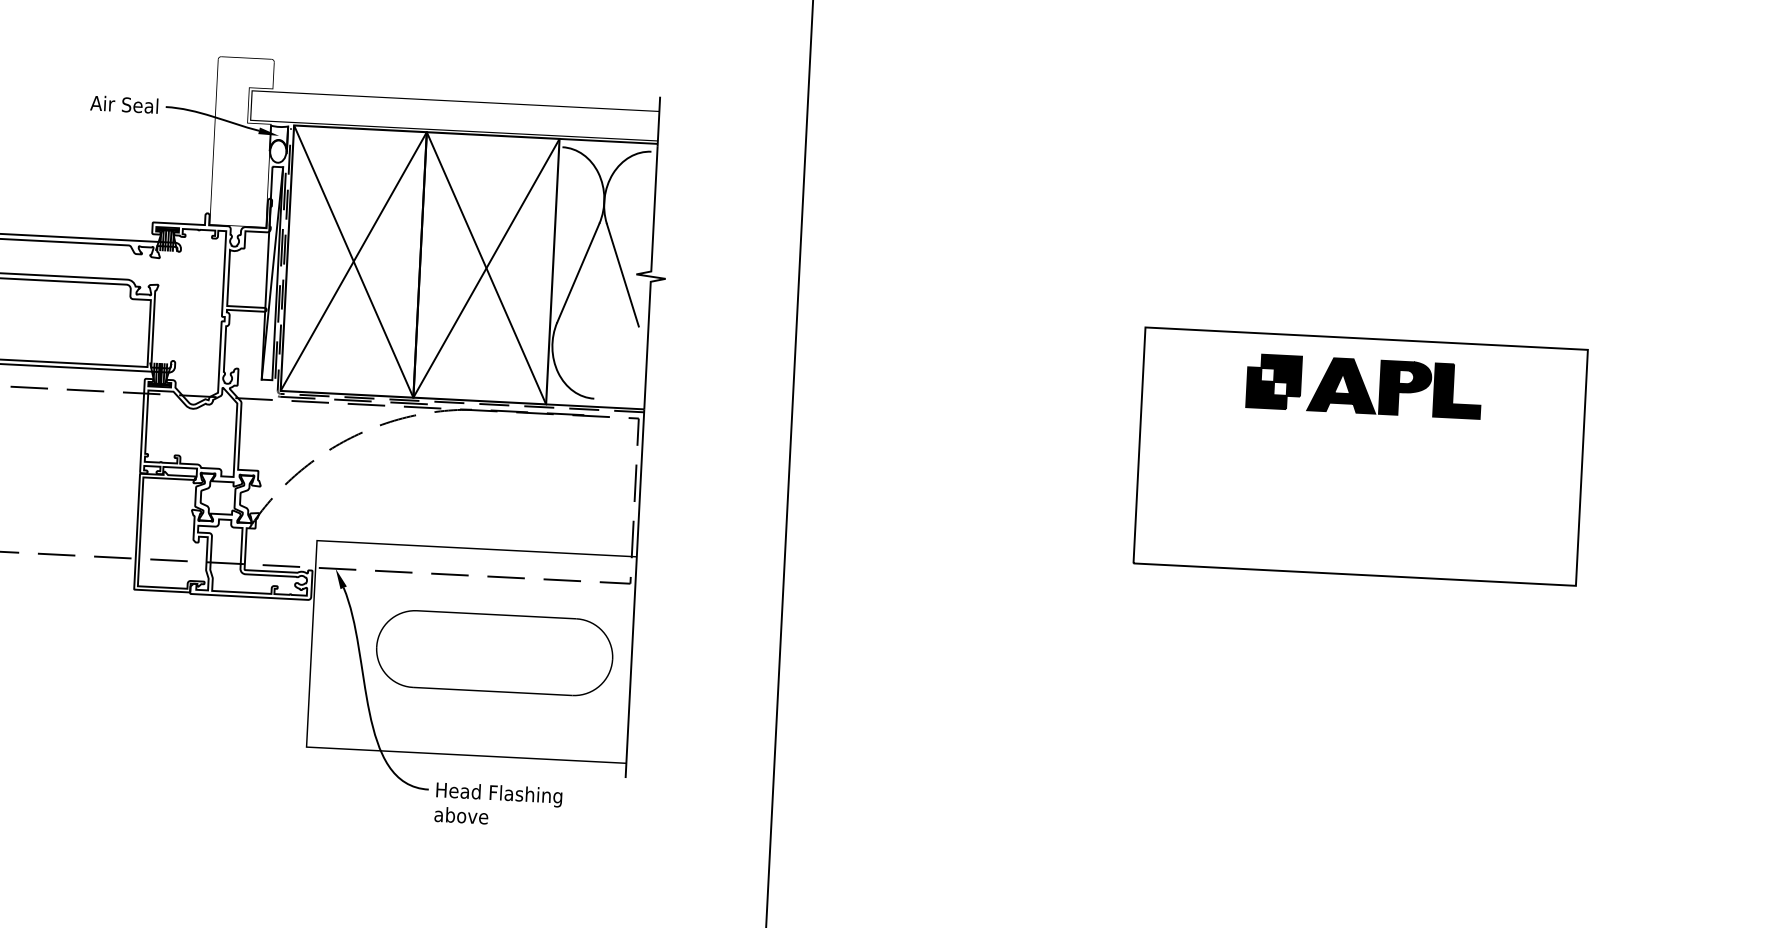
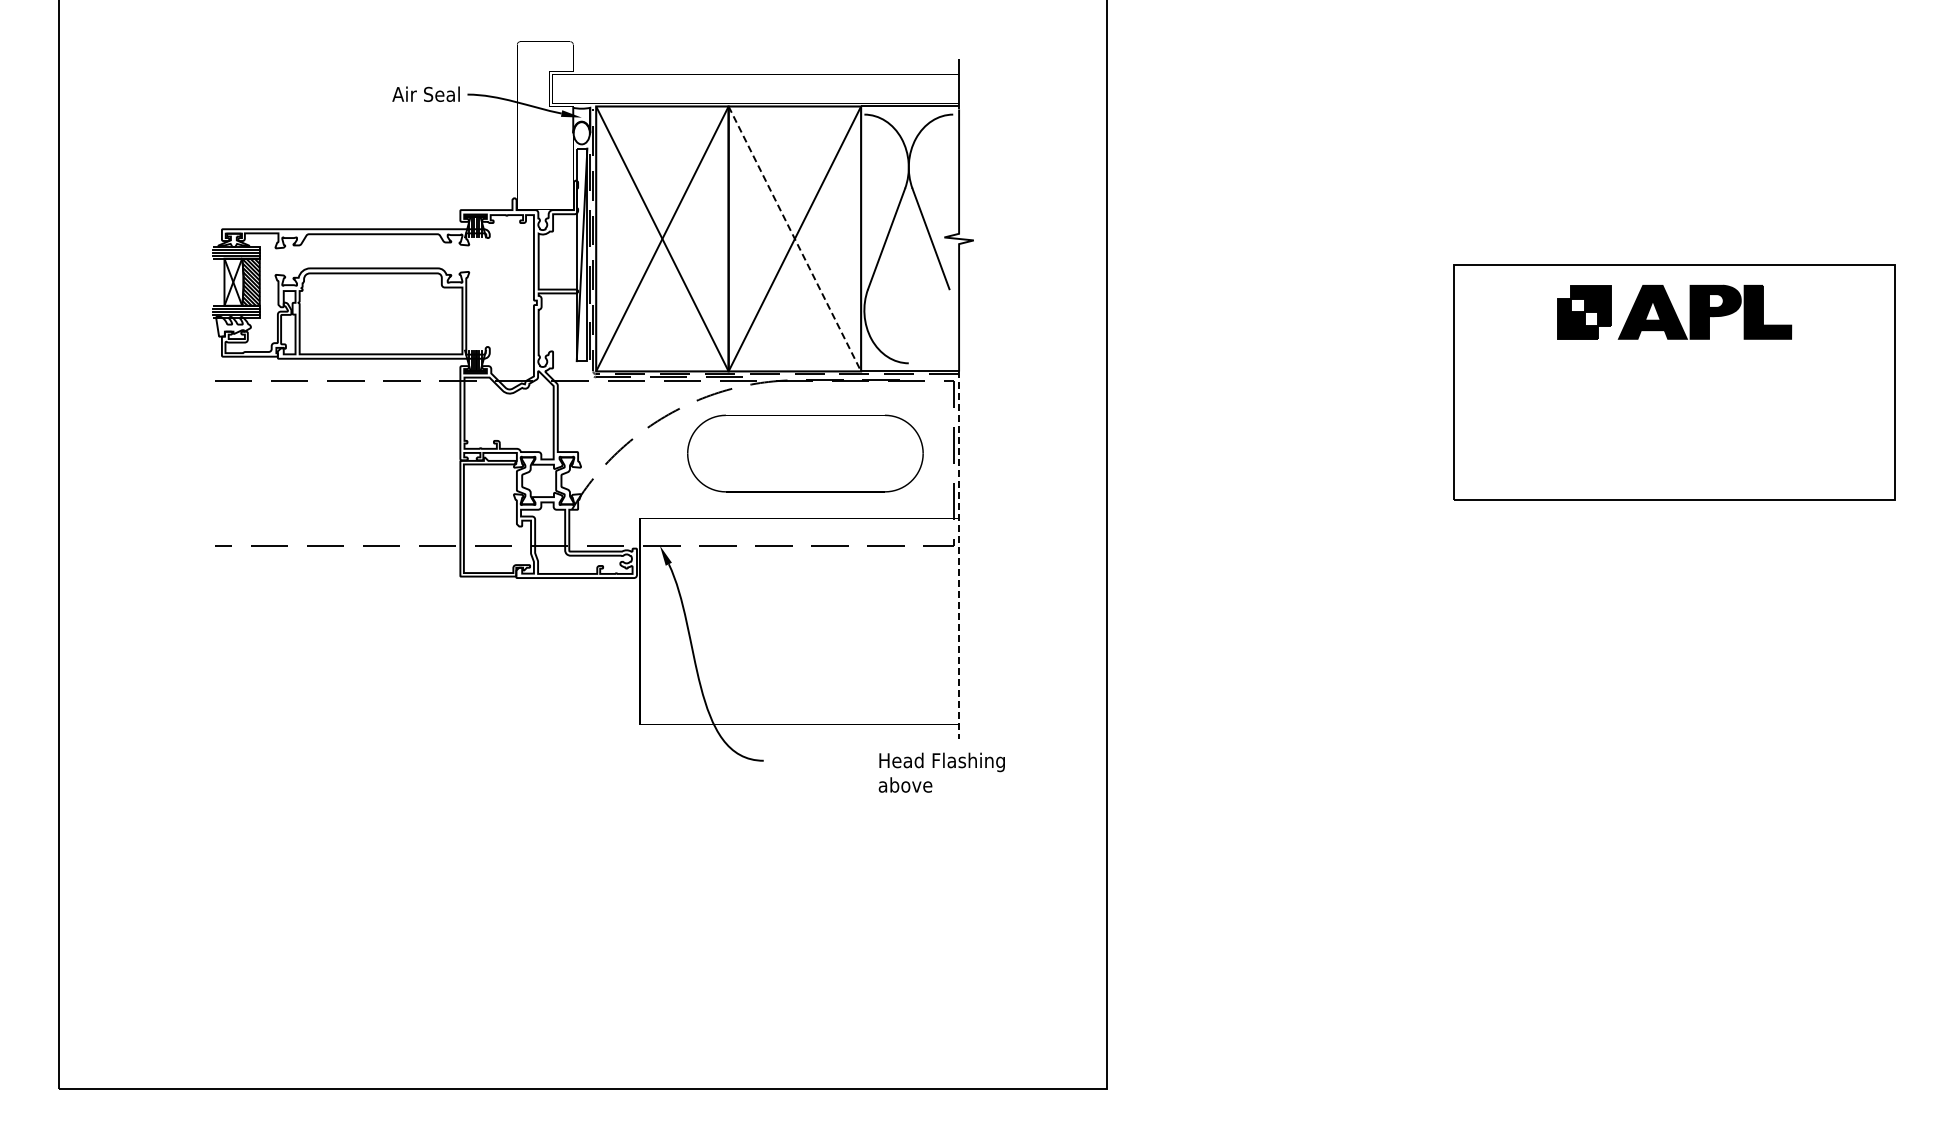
line: (487, 268) -> (795, 239), solid -> dashed
line: (635, 593) -> (959, 555), solid -> dashed
part: (494, 653) -> (805, 453), moved
text: (498, 804) -> (941, 772), moved

